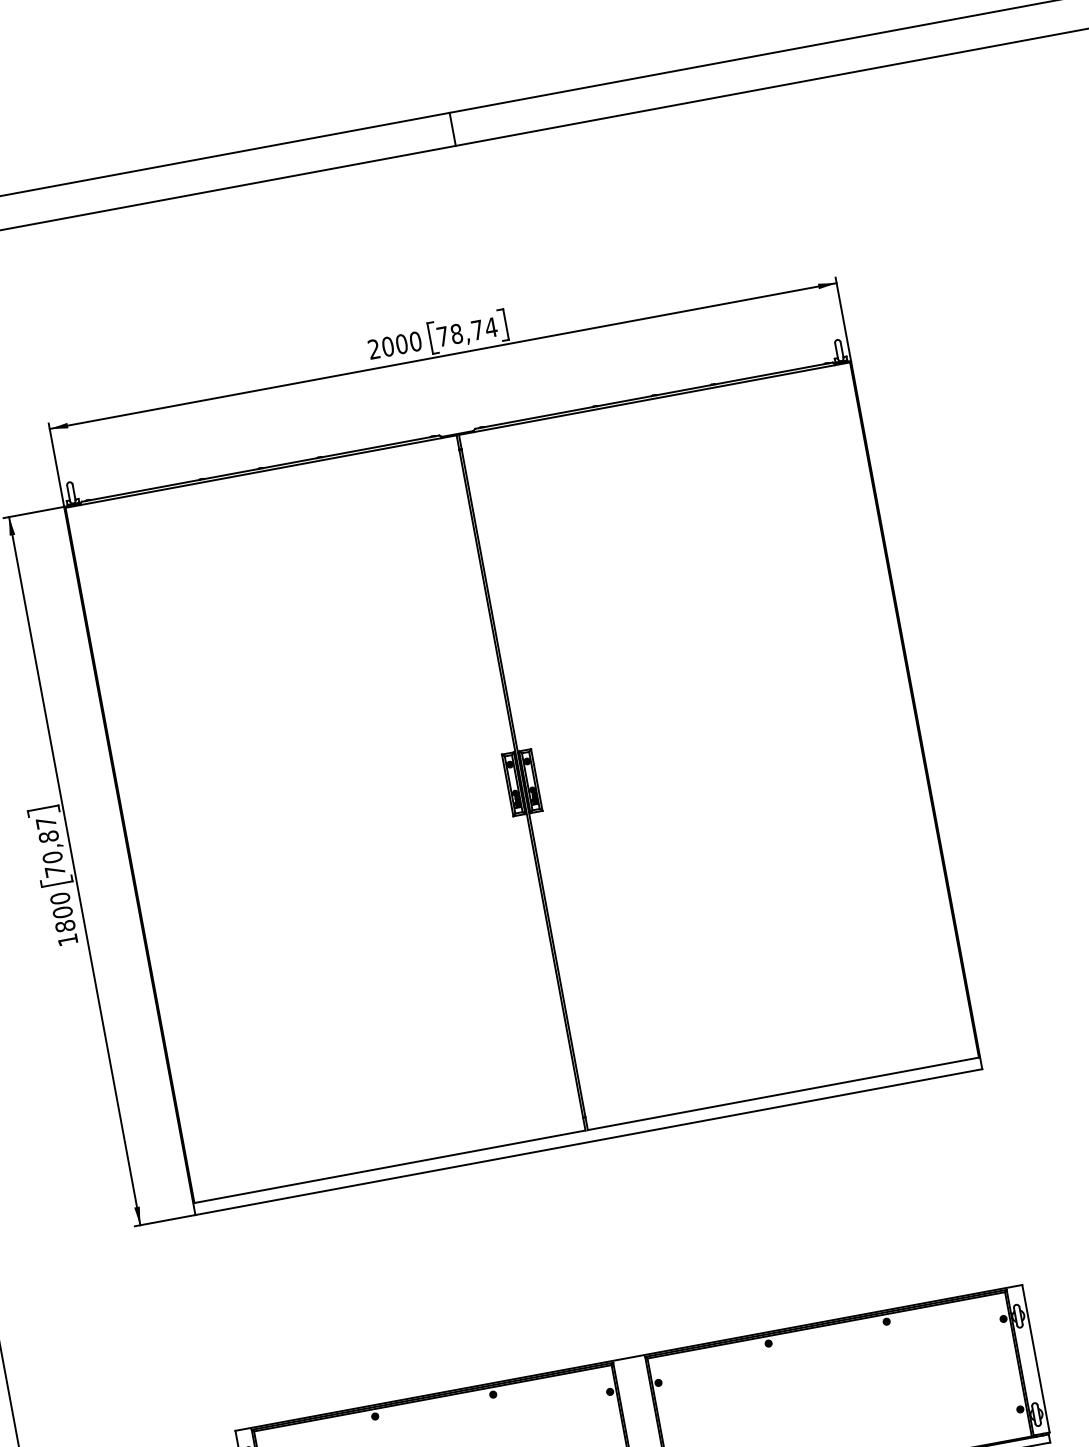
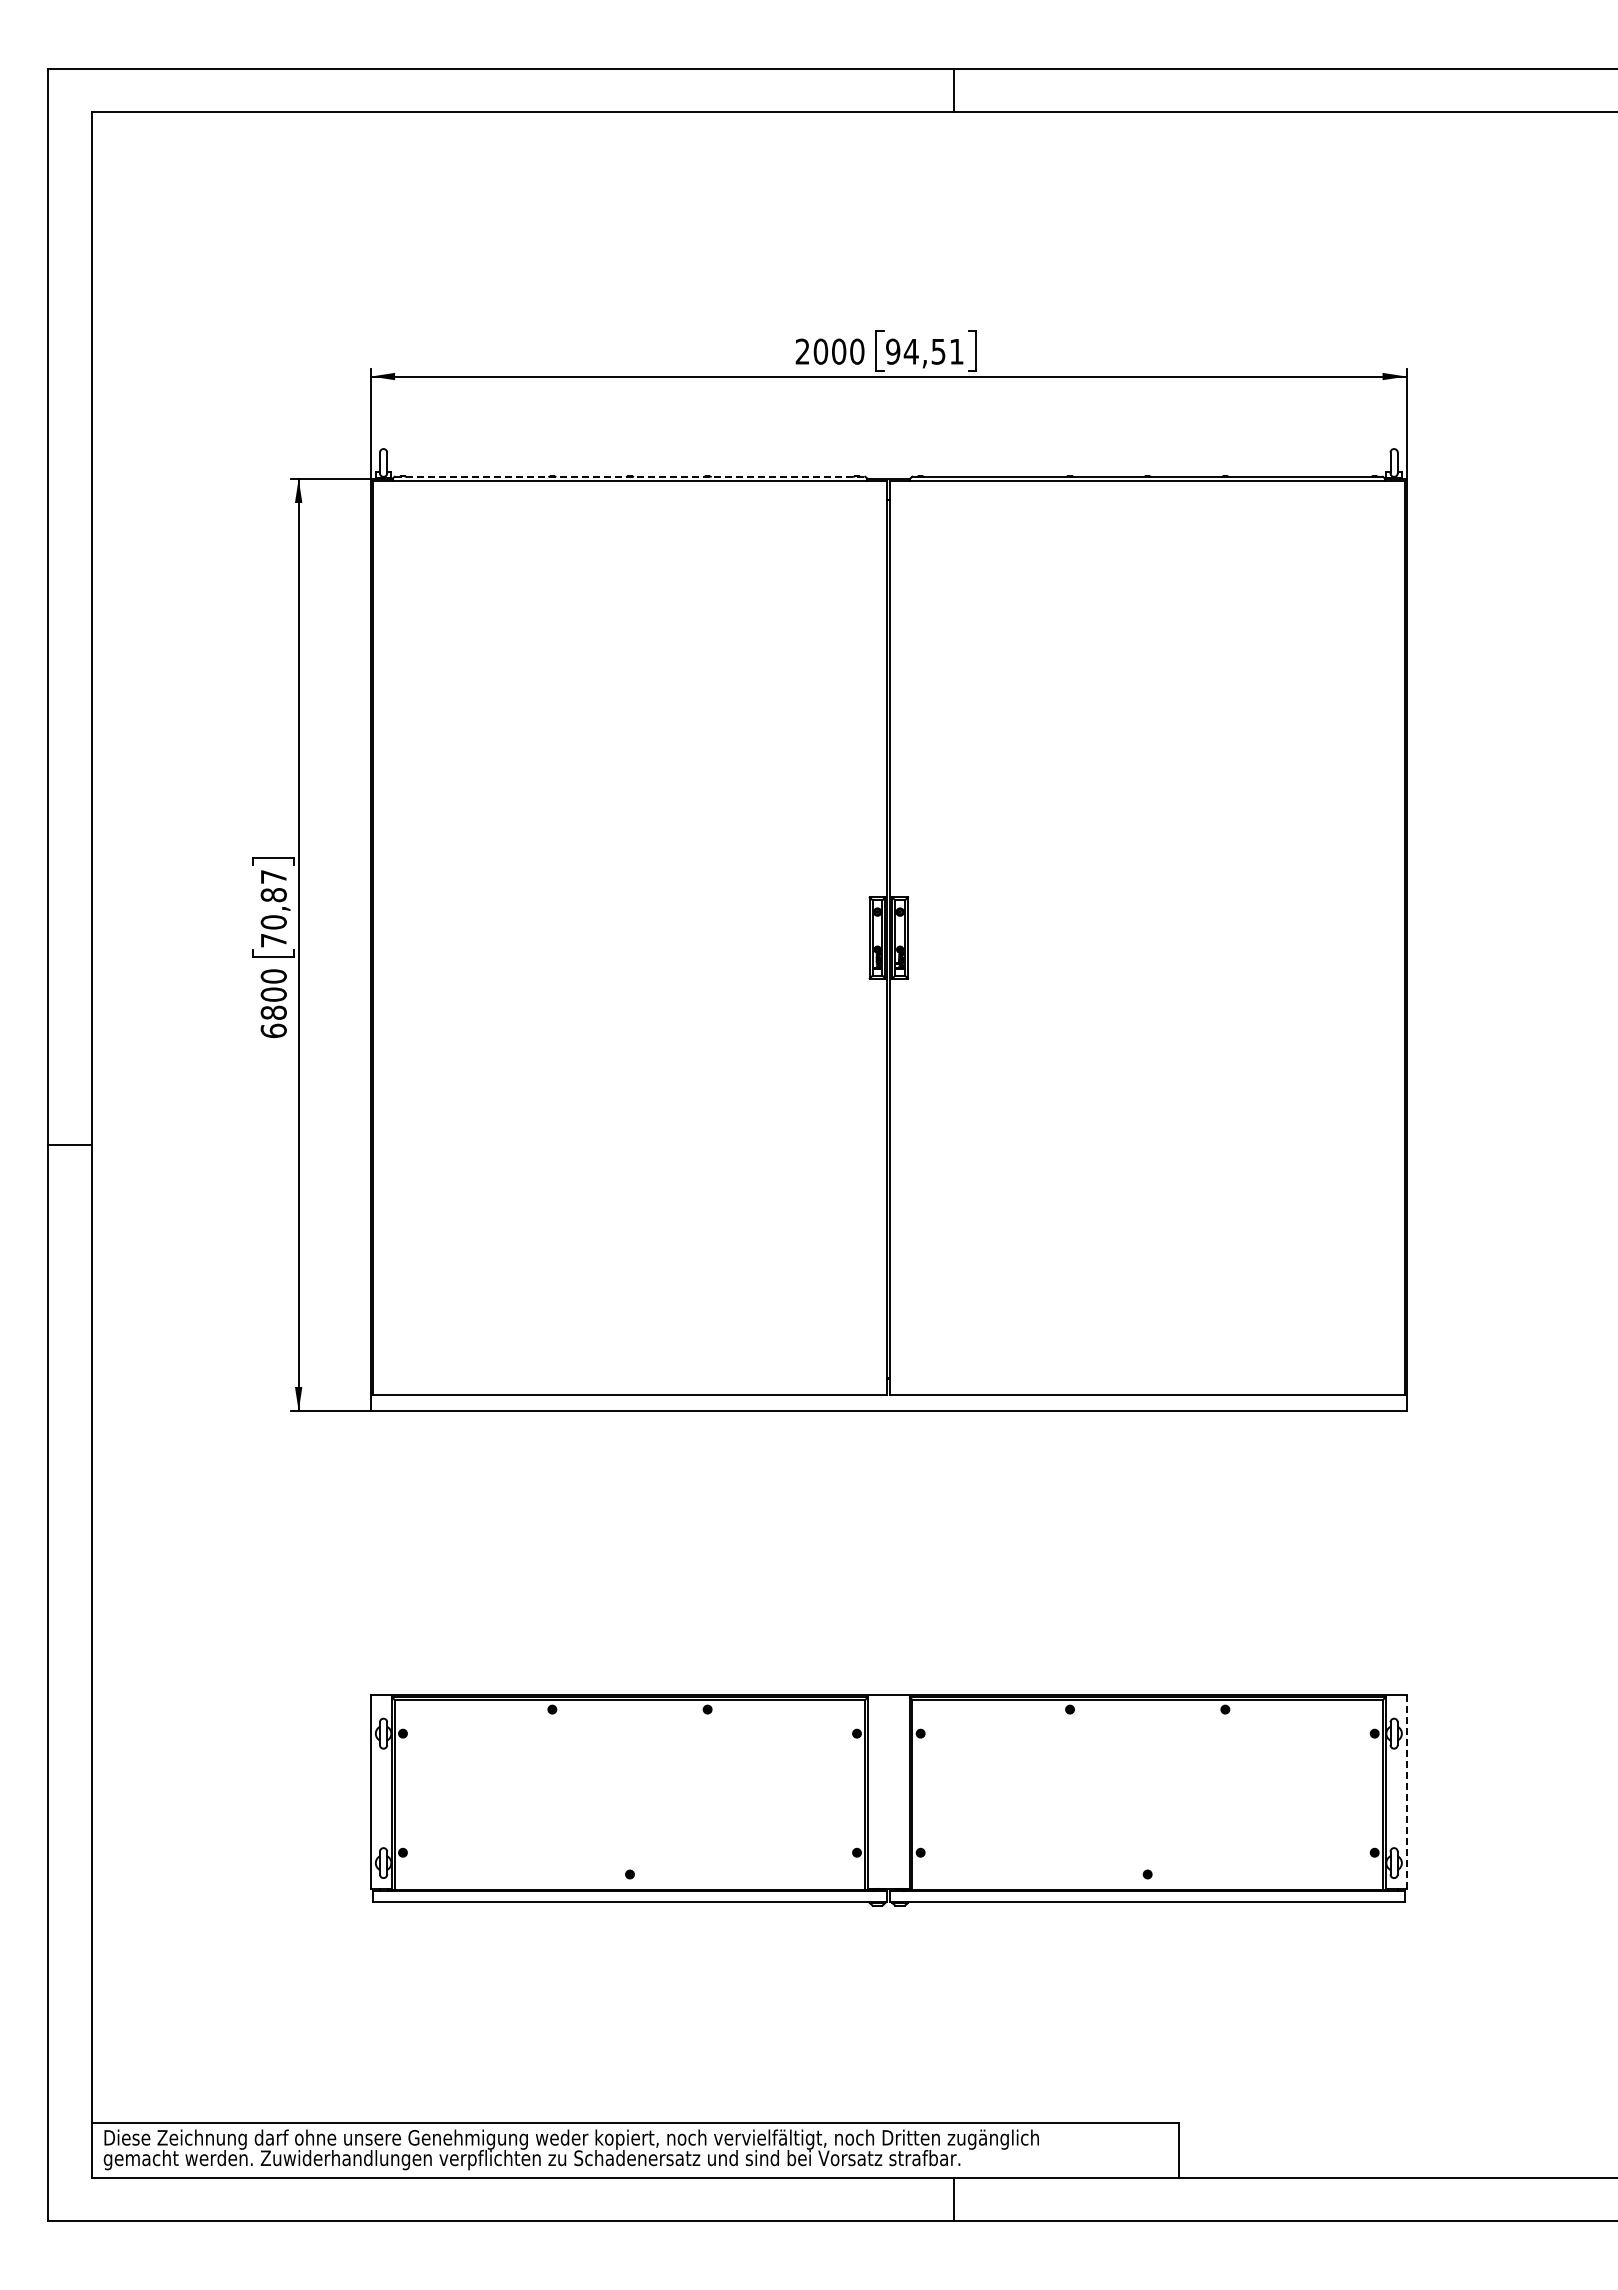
text: (467, 331) -> (925, 351), 78,74 -> 94,51
line: (260, 468) -> (630, 476), solid -> dashed
text: (67, 939) -> (273, 1030), 1800 -> 6800
line: (1035, 1358) -> (1406, 1791), solid -> dashed

